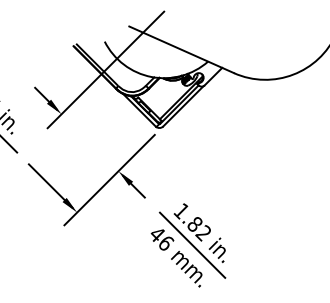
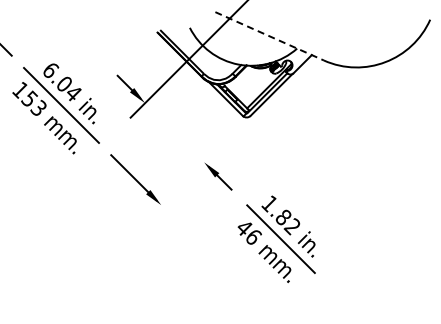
line: (182, 49) -> (270, 36), solid -> dashed
line: (109, 180) -> (194, 171), removed

